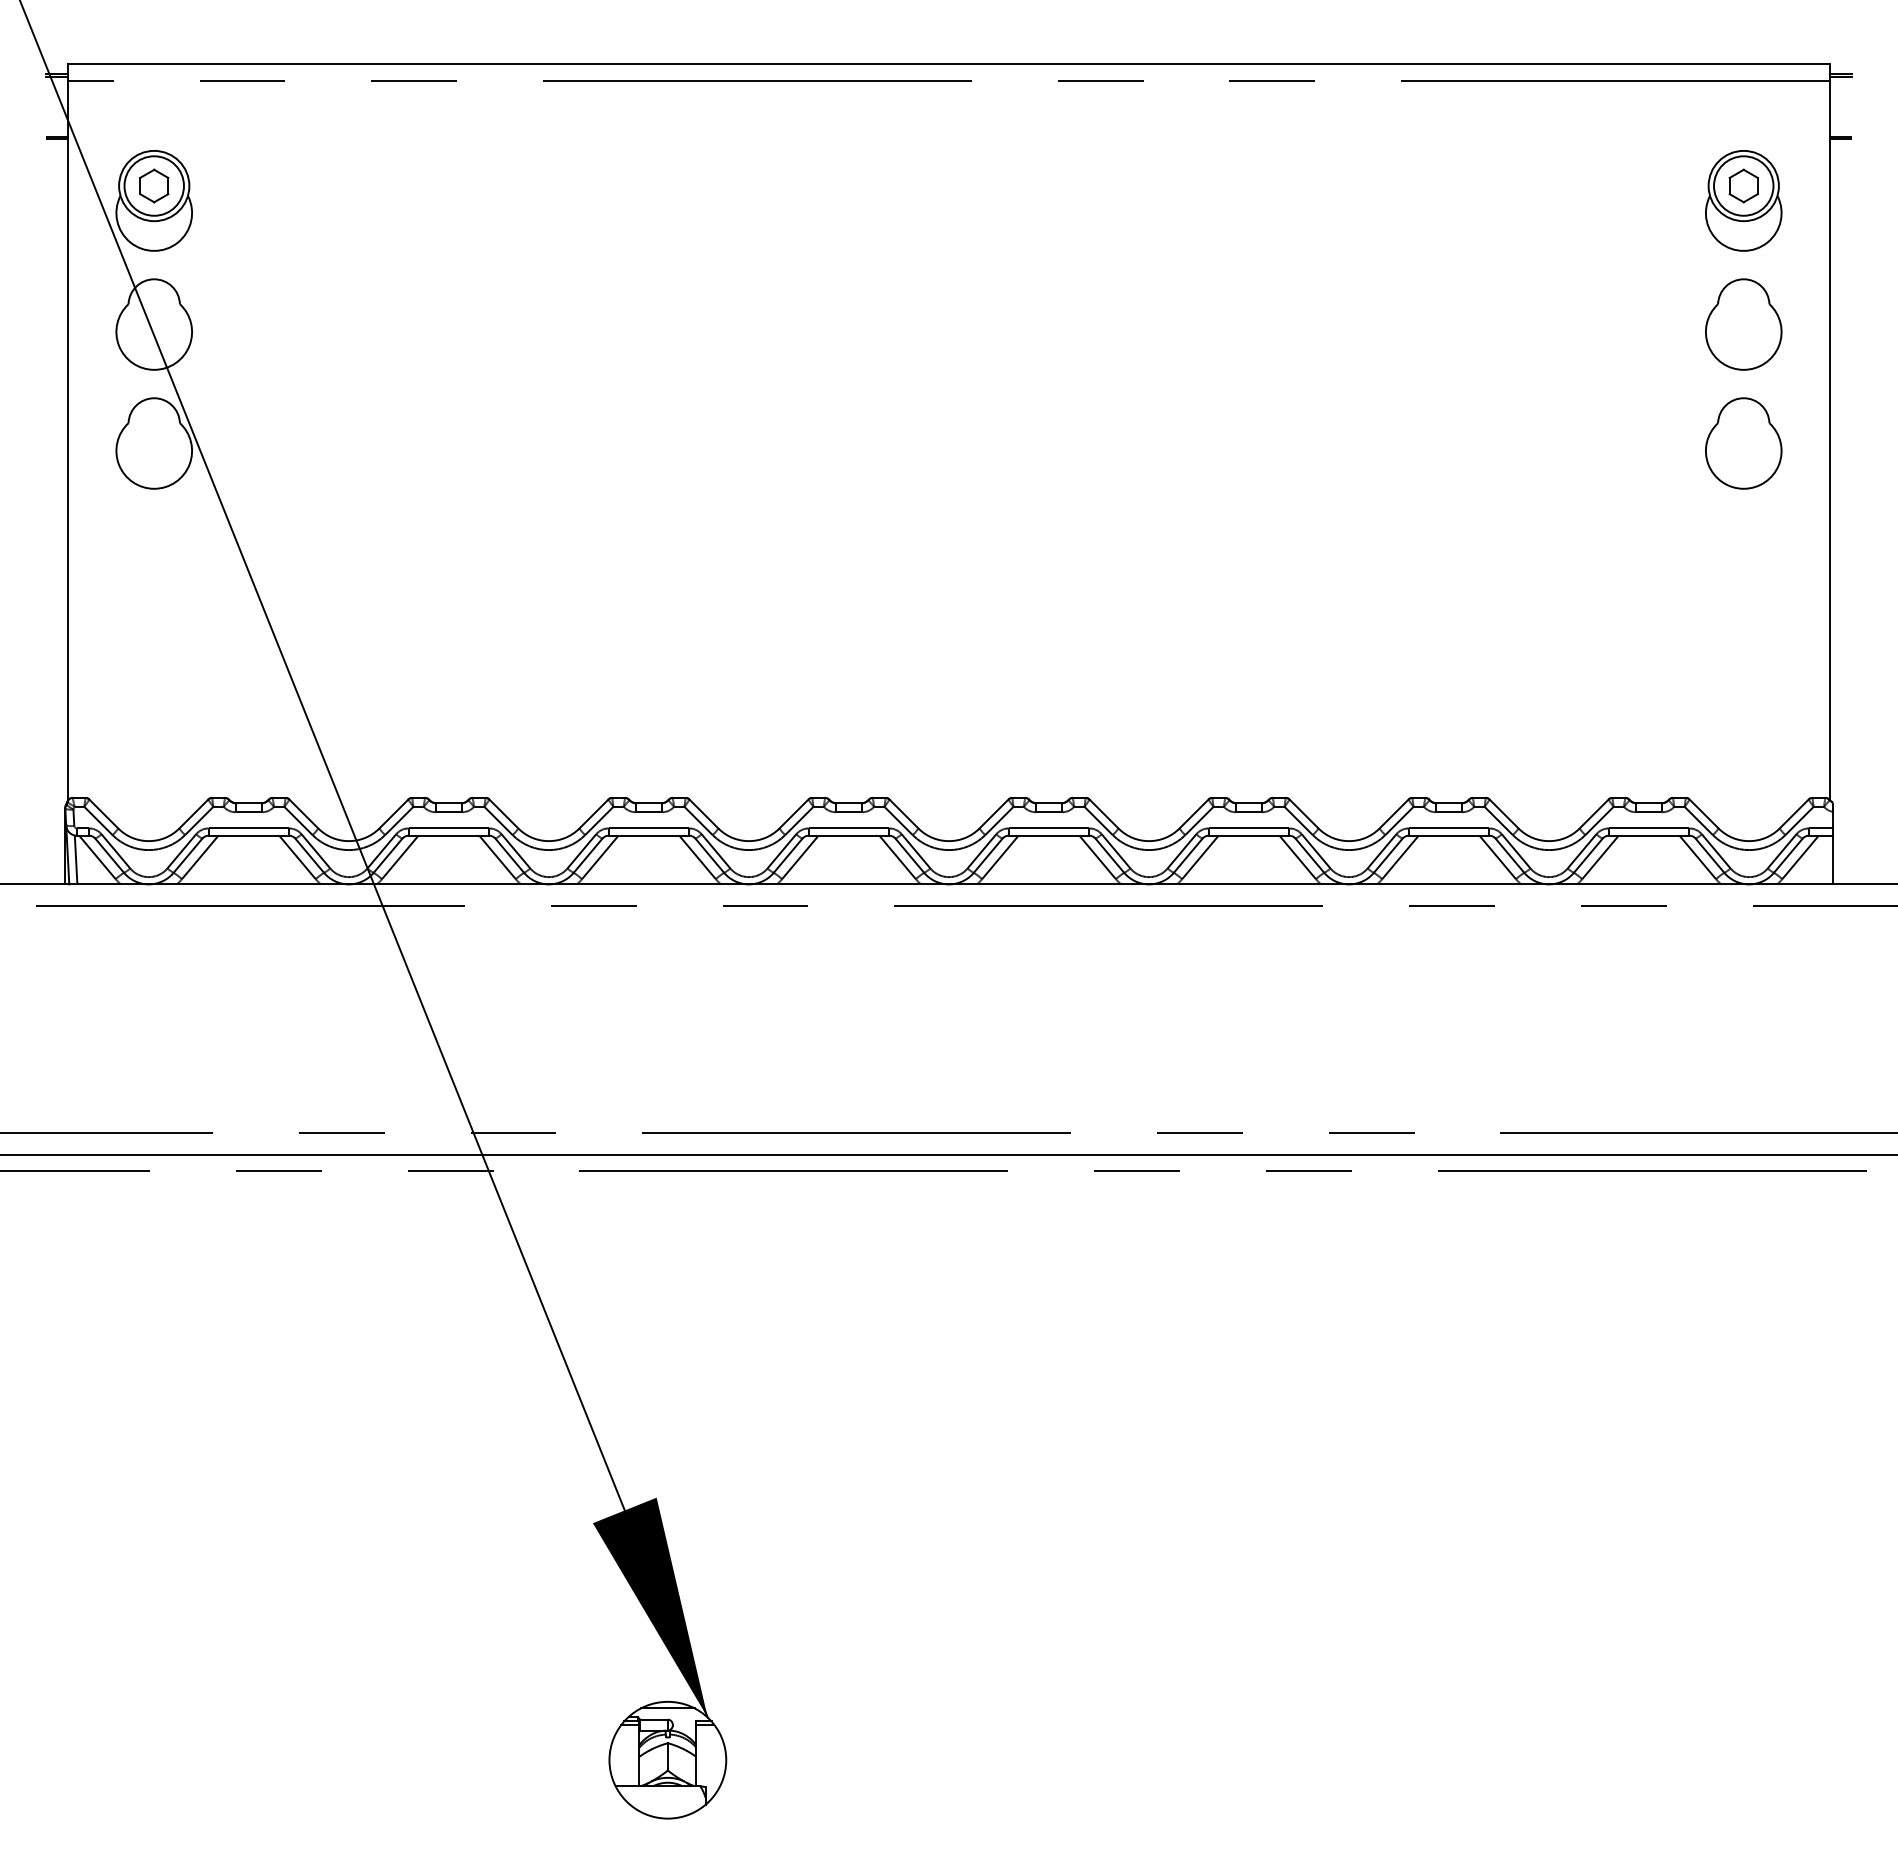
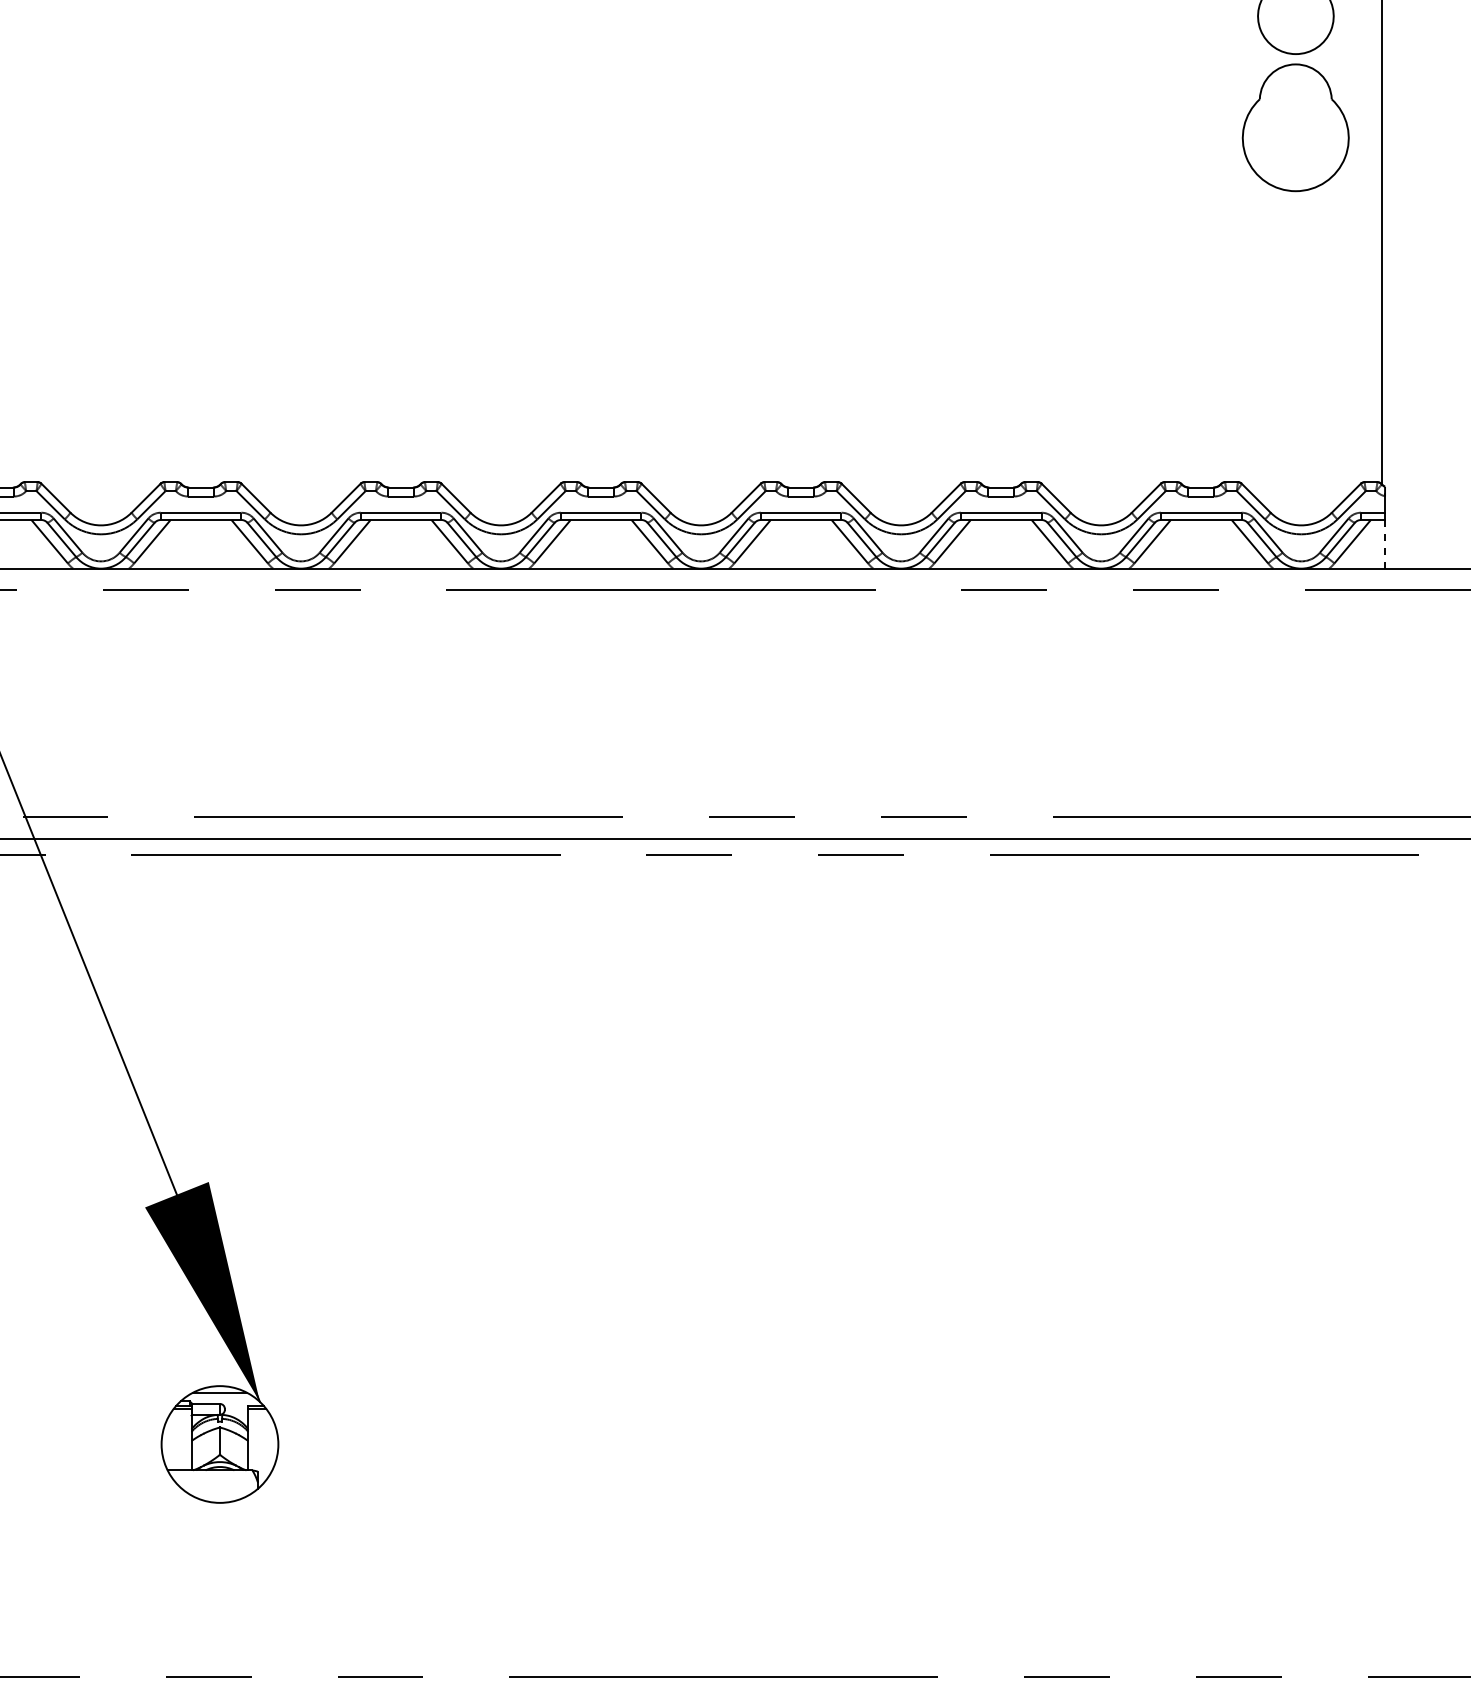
part: (1743, 443) -> (1295, 127), size x1.4
line: (1832, 859) -> (1384, 543), solid -> dashed

